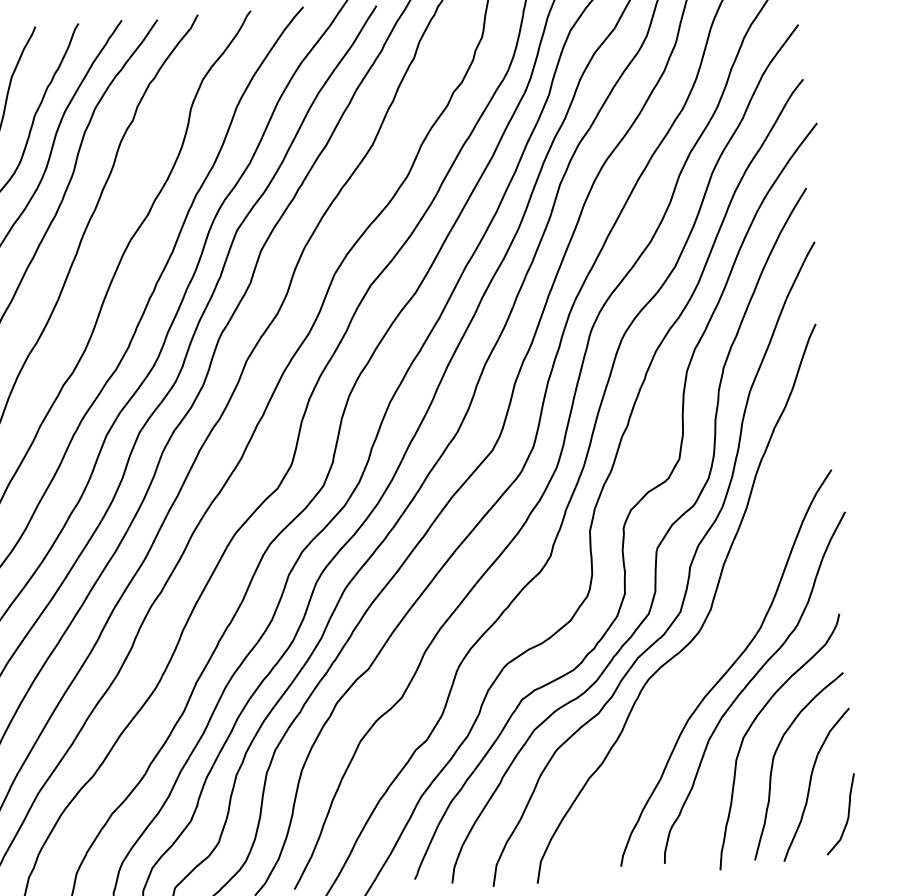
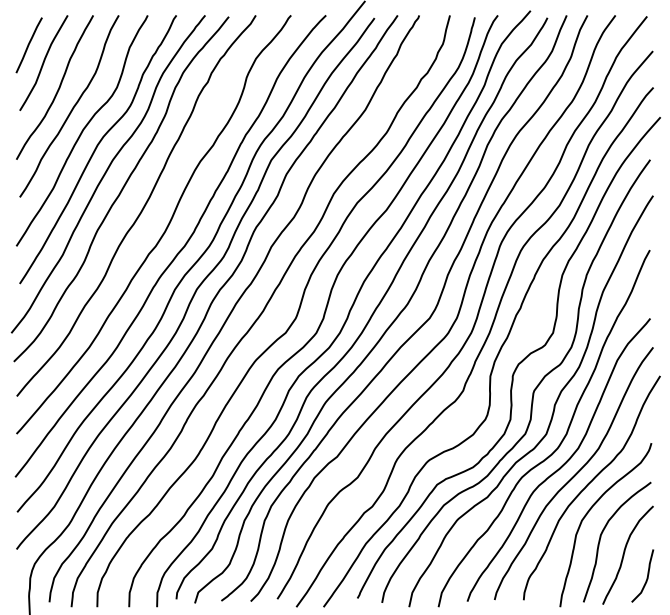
curve: (709, 654) -> (563, 463), added

